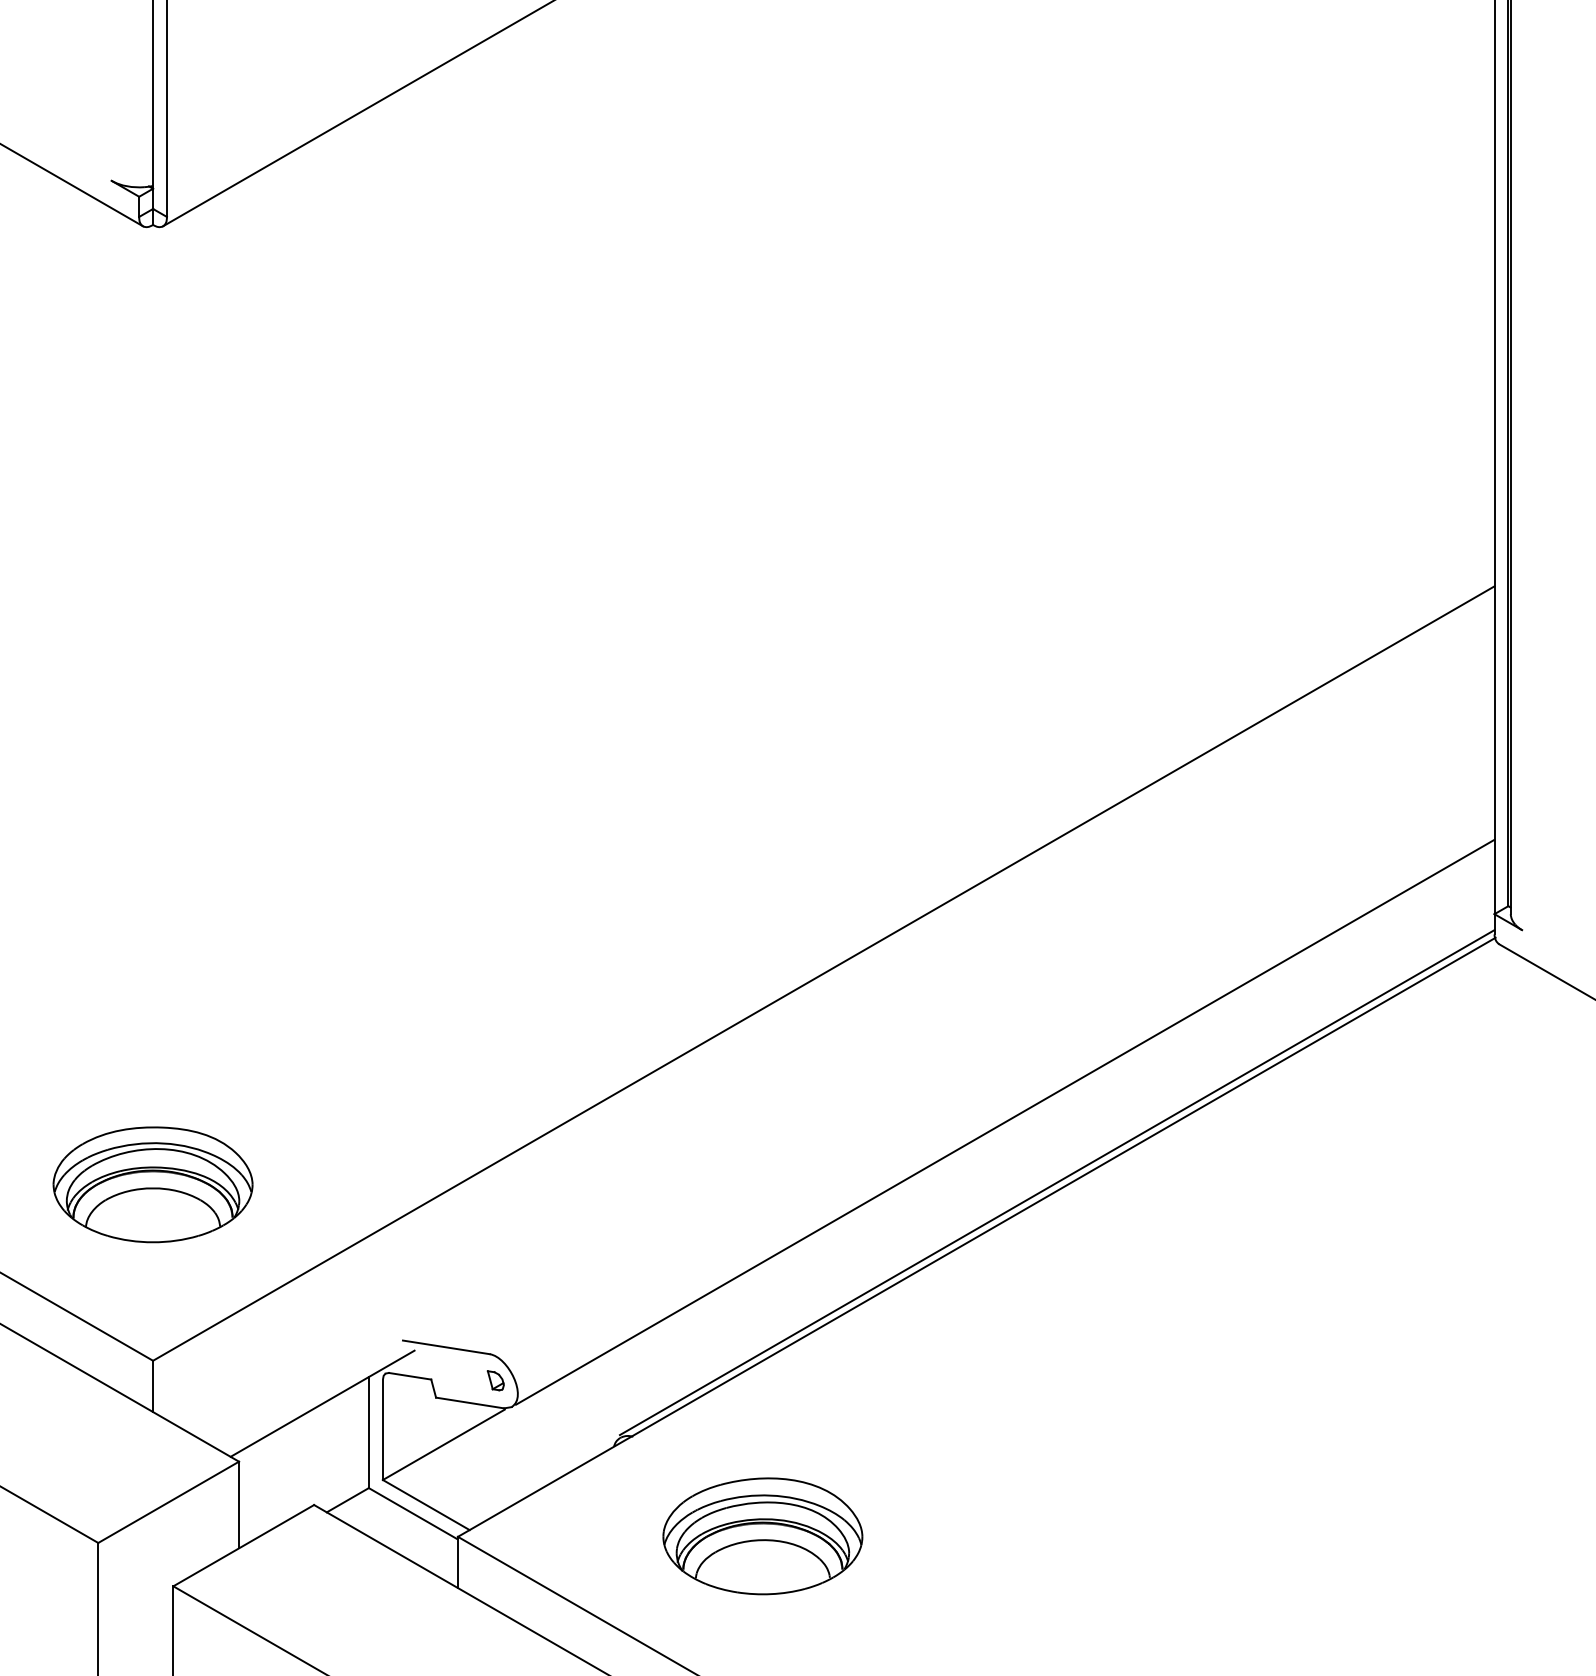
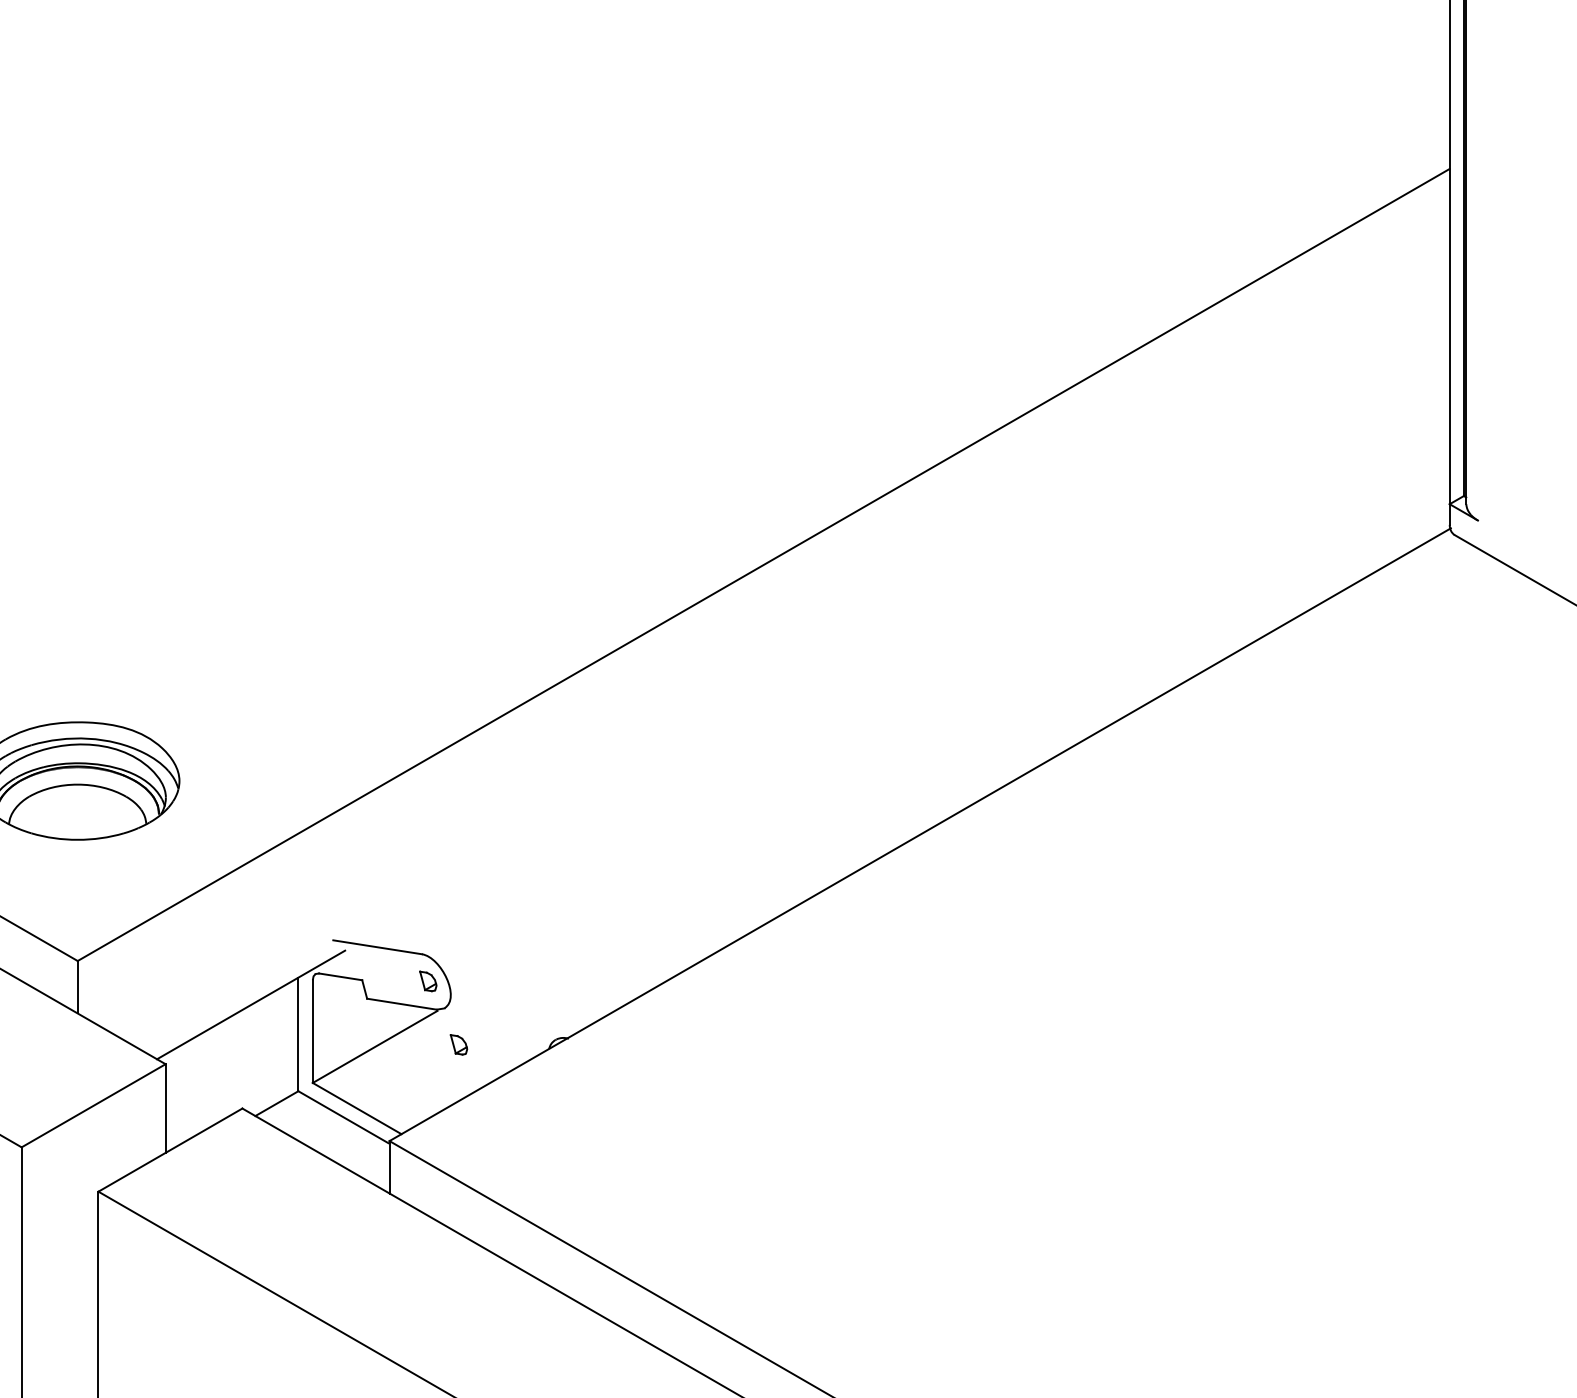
line: (1005, 1121) -> (949, 716), removed
line: (1056, 1182) -> (1001, 778), removed
part: (525, 1442) -> (458, 1044), added
part: (762, 1536) -> (701, 1140), removed

